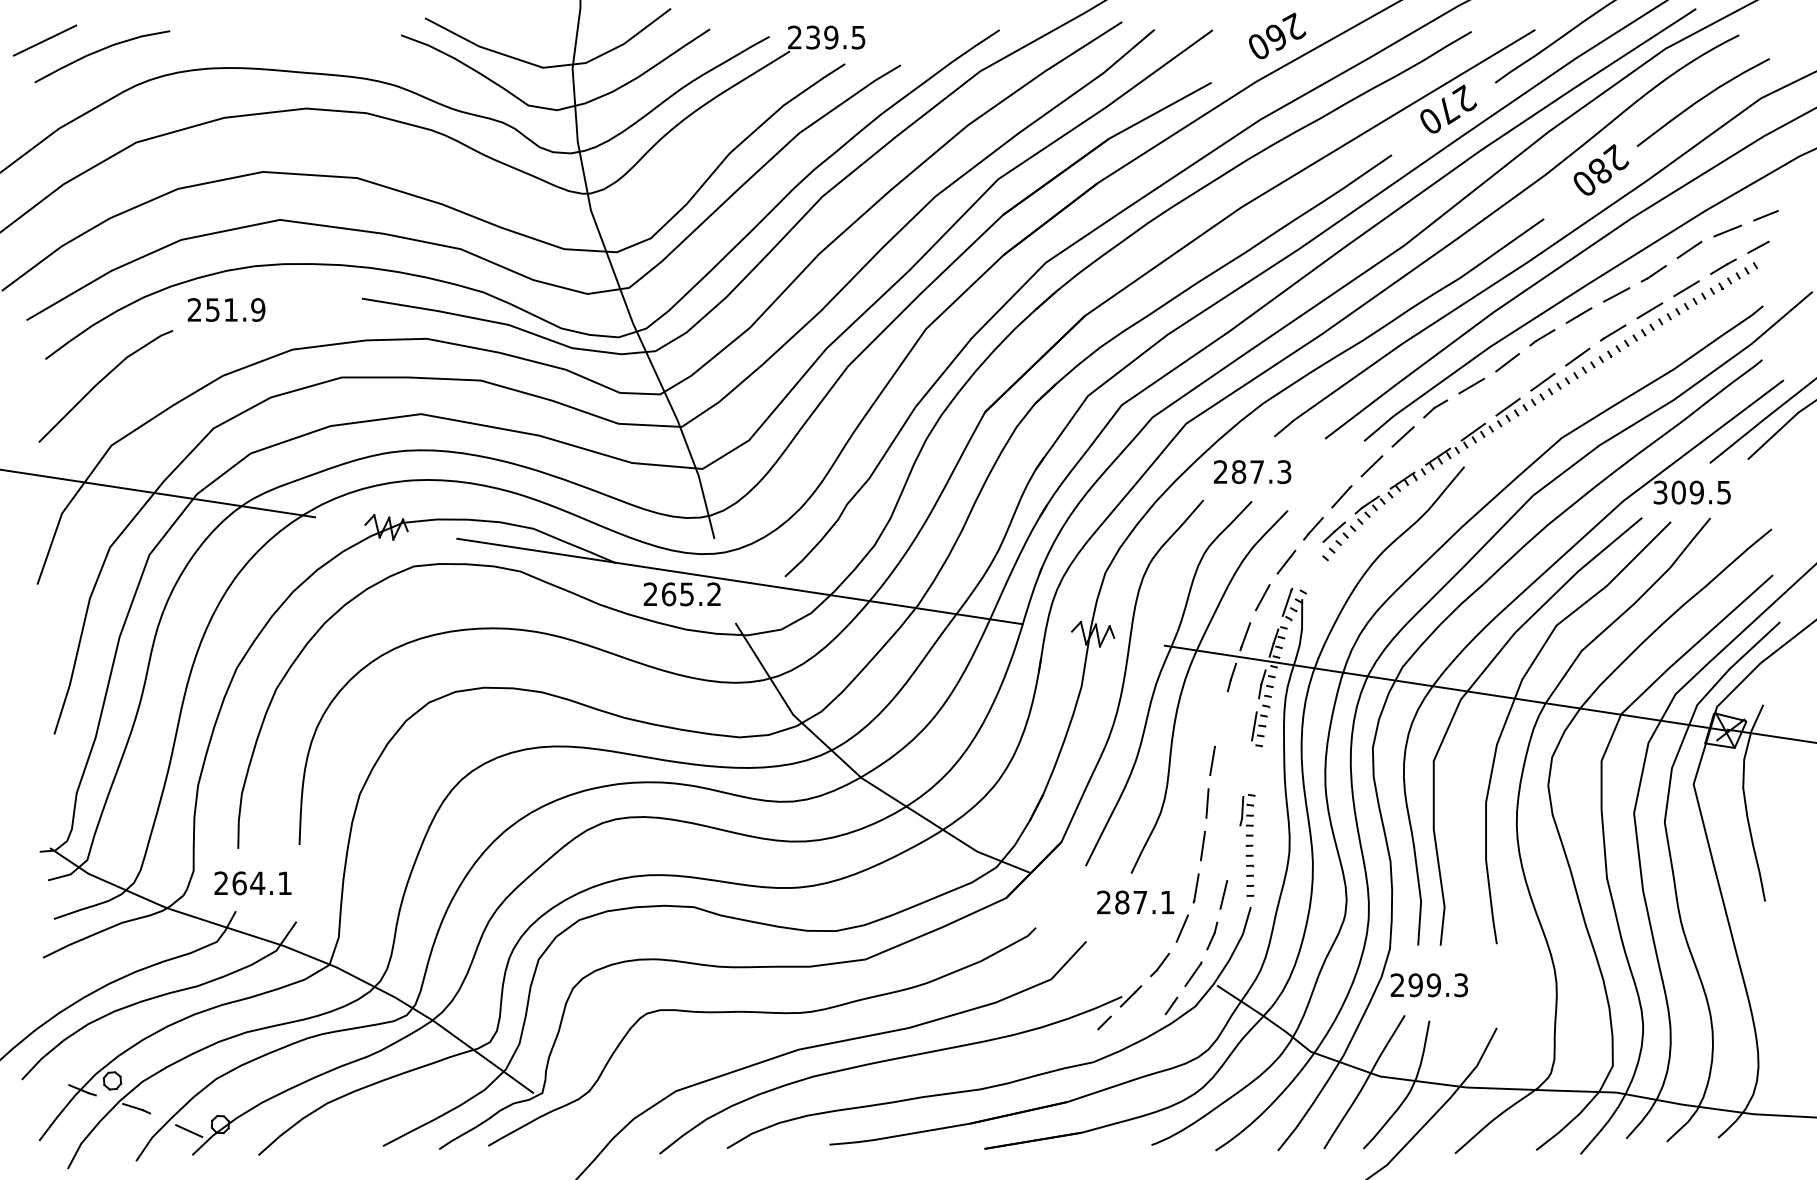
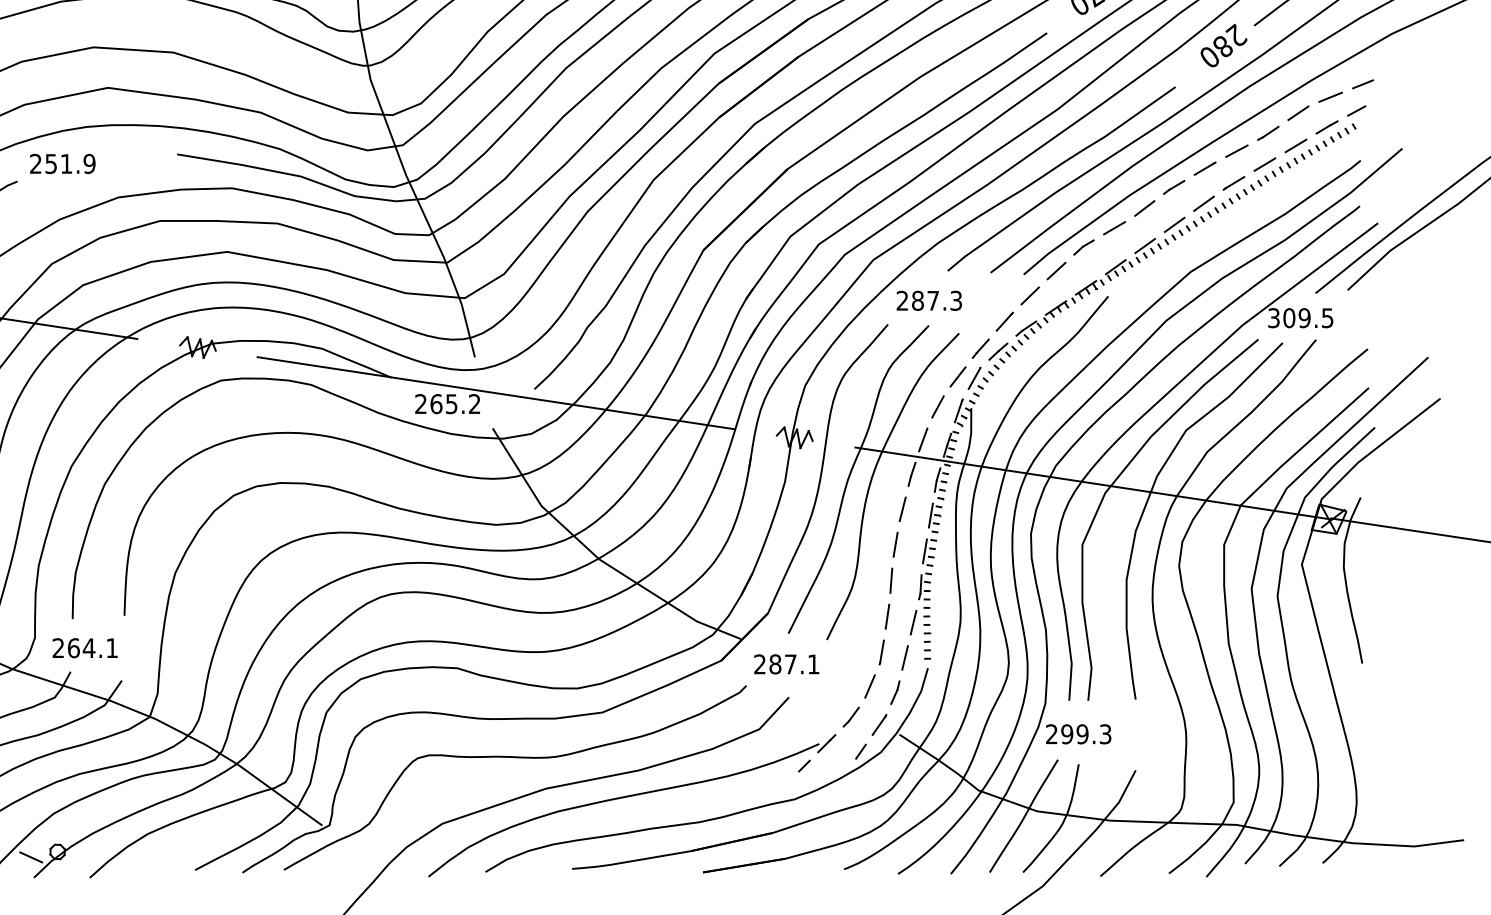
part: (1310, 567) -> (978, 381), added
line: (1220, 718) -> (902, 508), added
part: (1252, 769) -> (929, 552), added
line: (1233, 853) -> (913, 622), added
text: (1135, 902) -> (786, 664), moved

